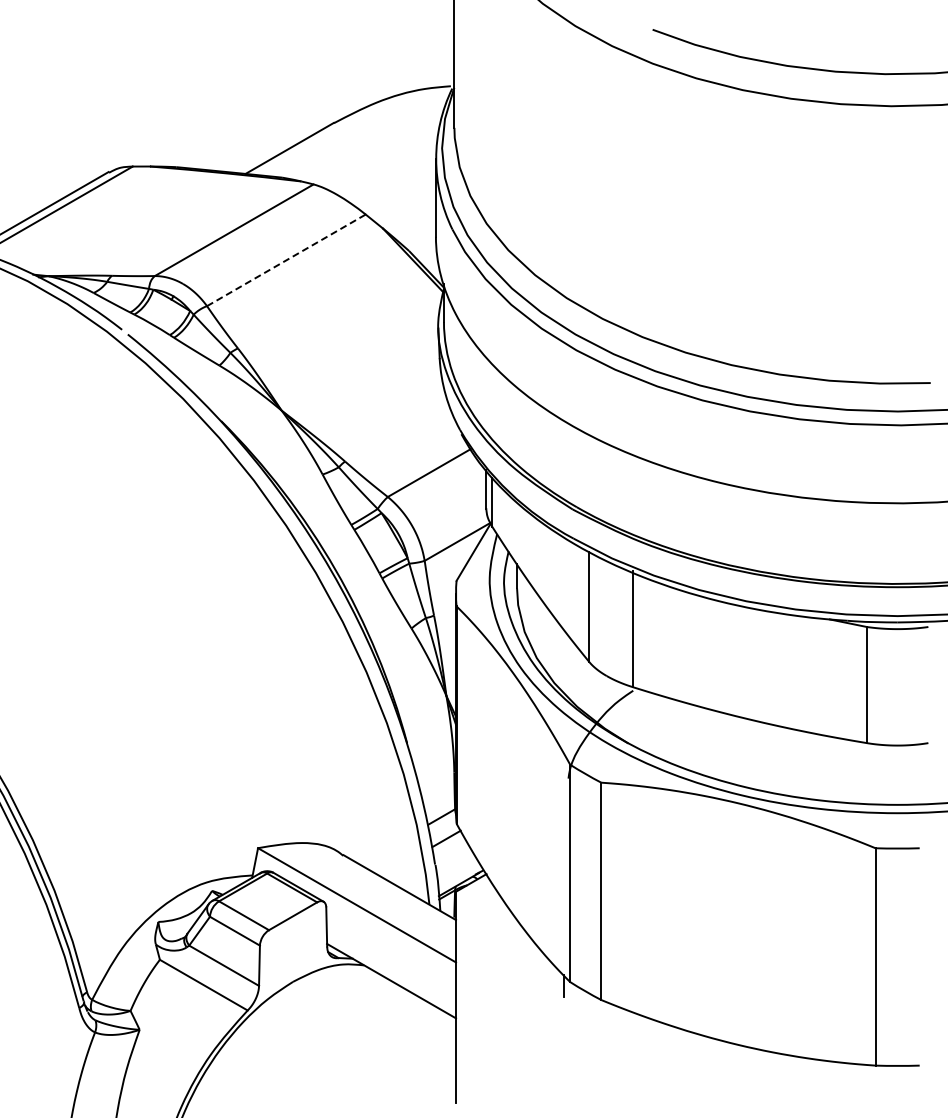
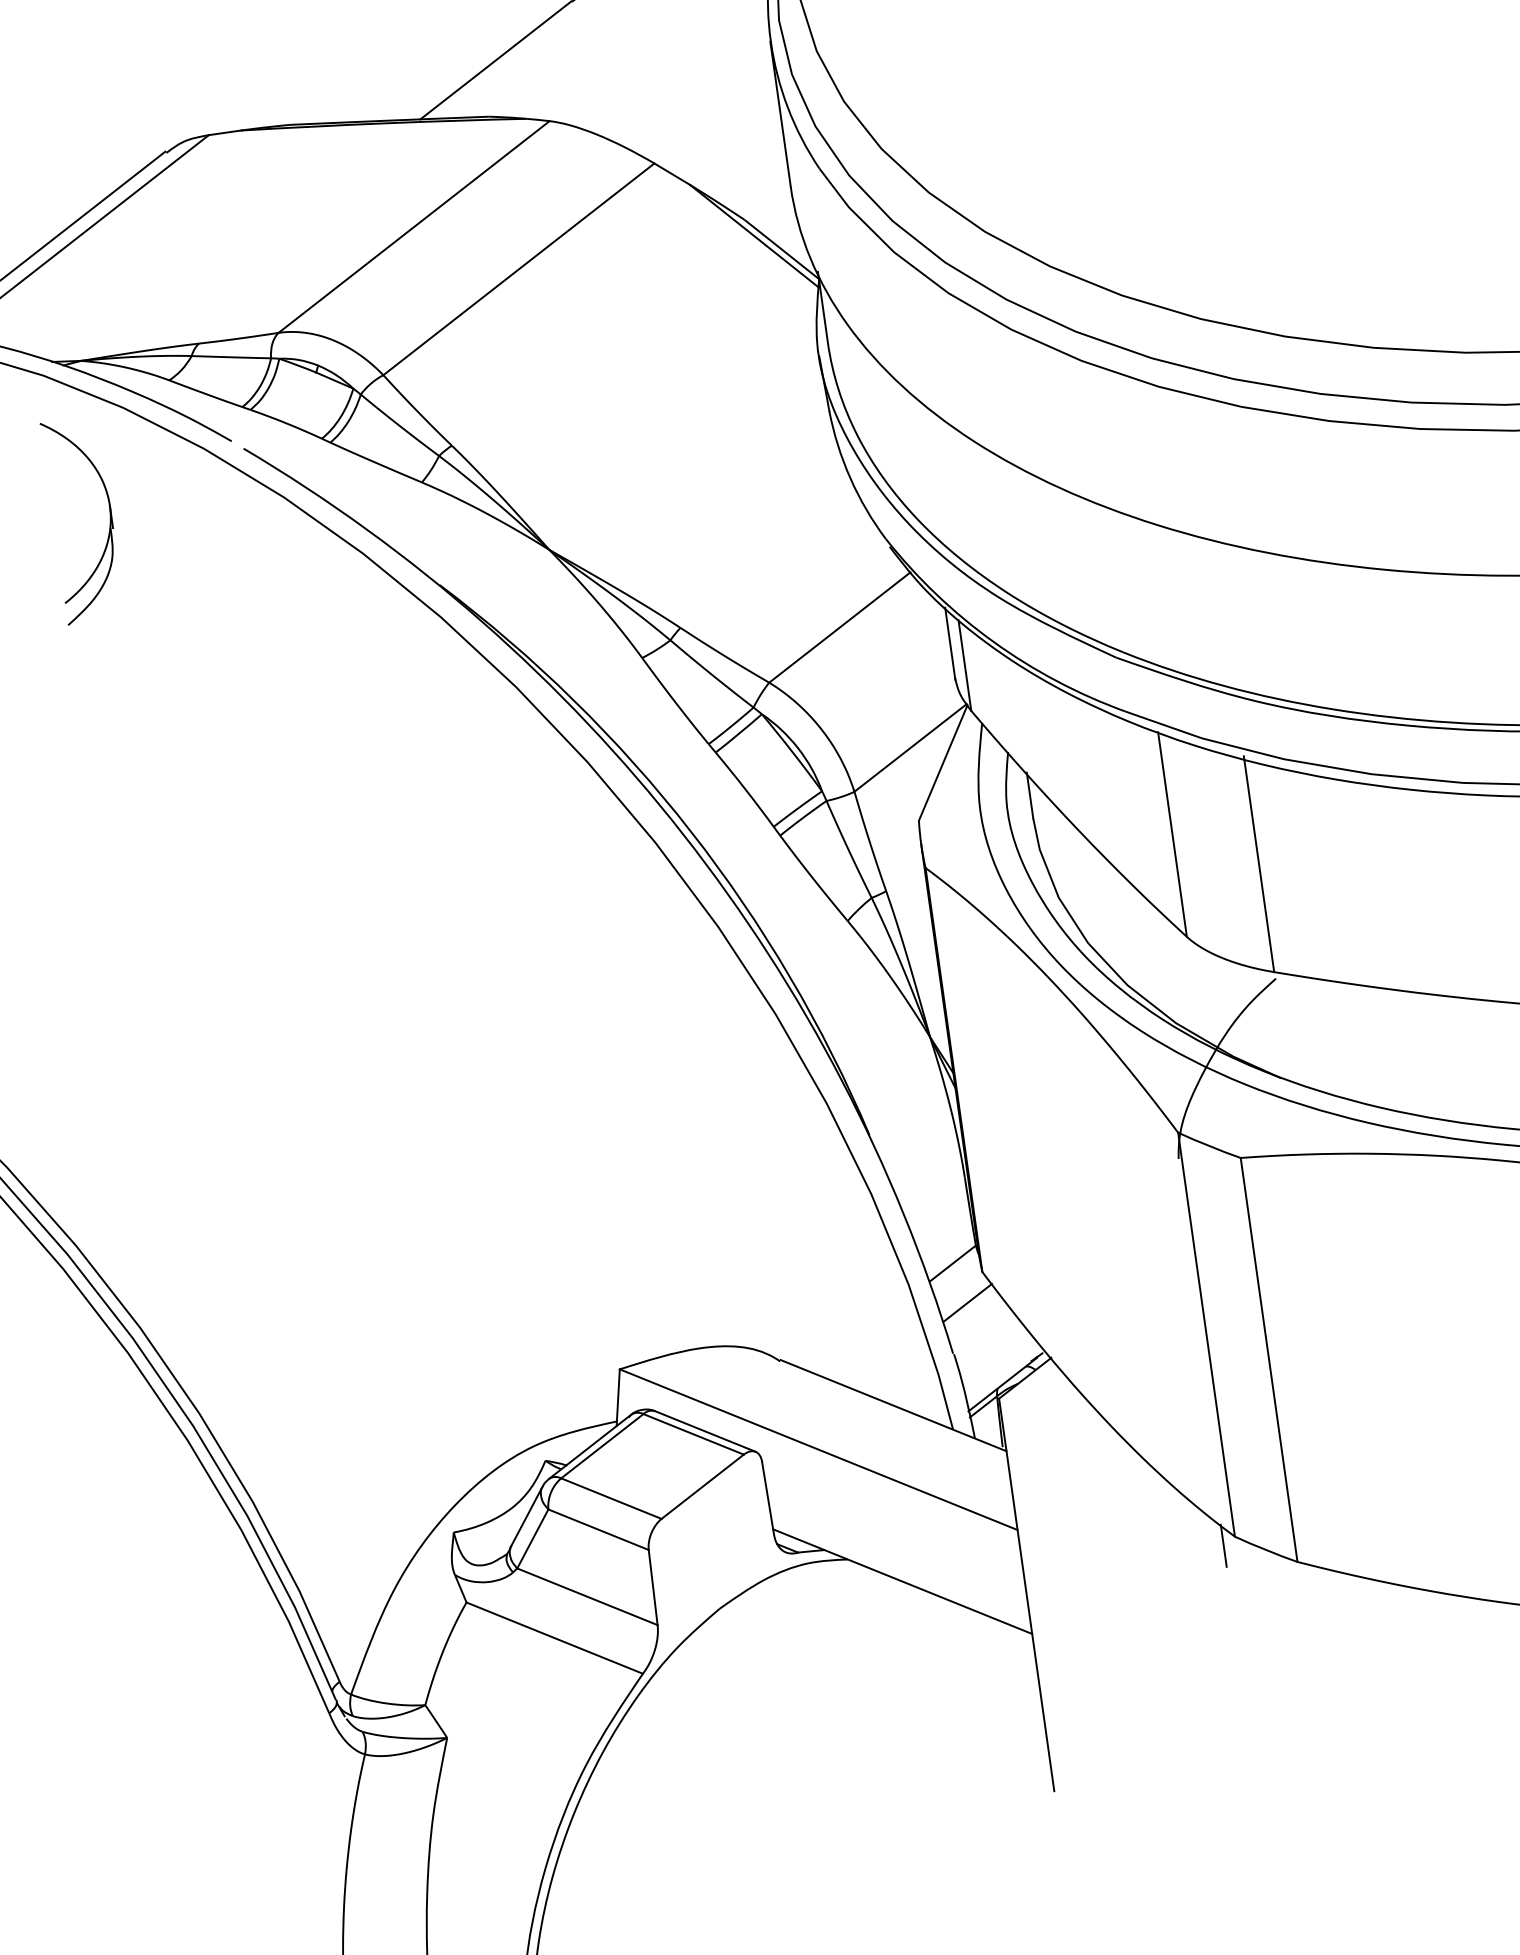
line: (286, 260) -> (519, 269), dashed -> solid
part: (51, 360) -> (108, 516), added

